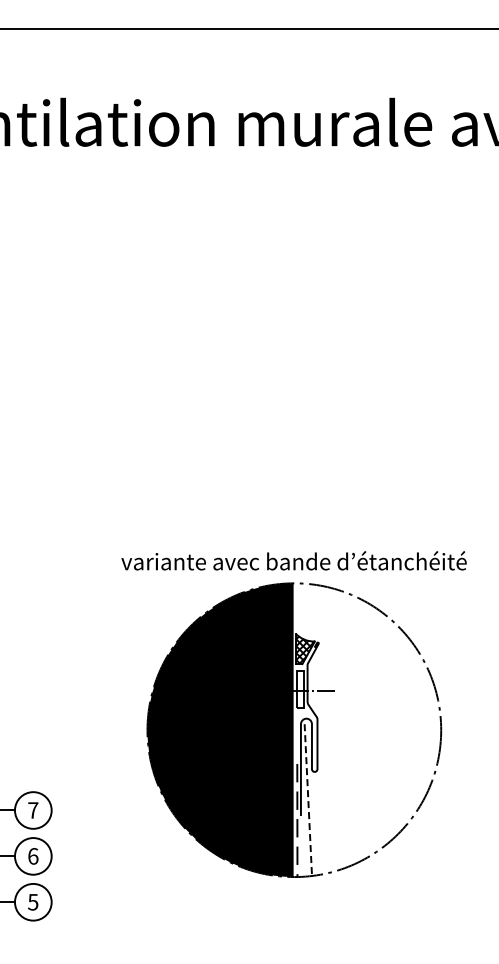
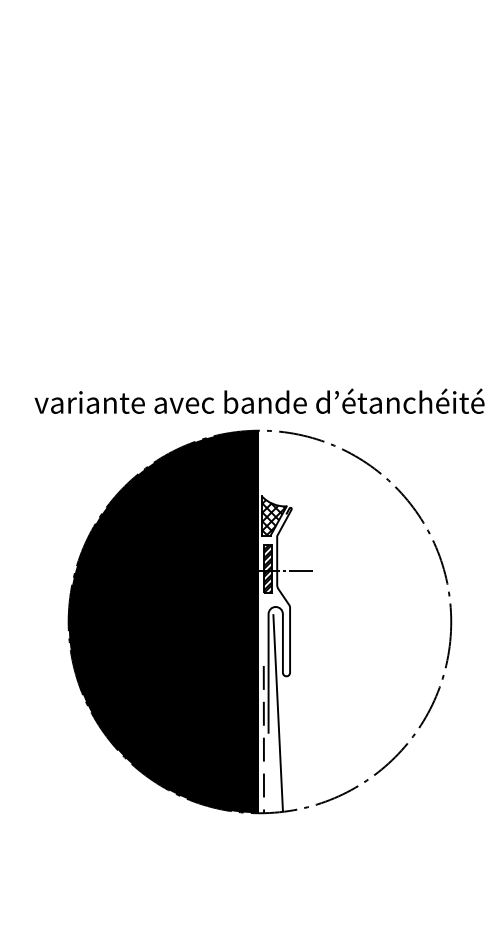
hatch: (300, 689) -> (267, 568), added
line: (308, 800) -> (278, 713), dashed -> solid

